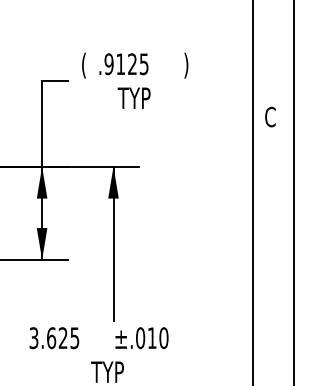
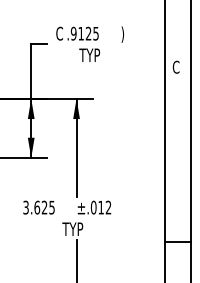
text: (86, 65) -> (59, 34), ( -> C
text: (163, 337) -> (108, 207), ±.010 -> ±.012

